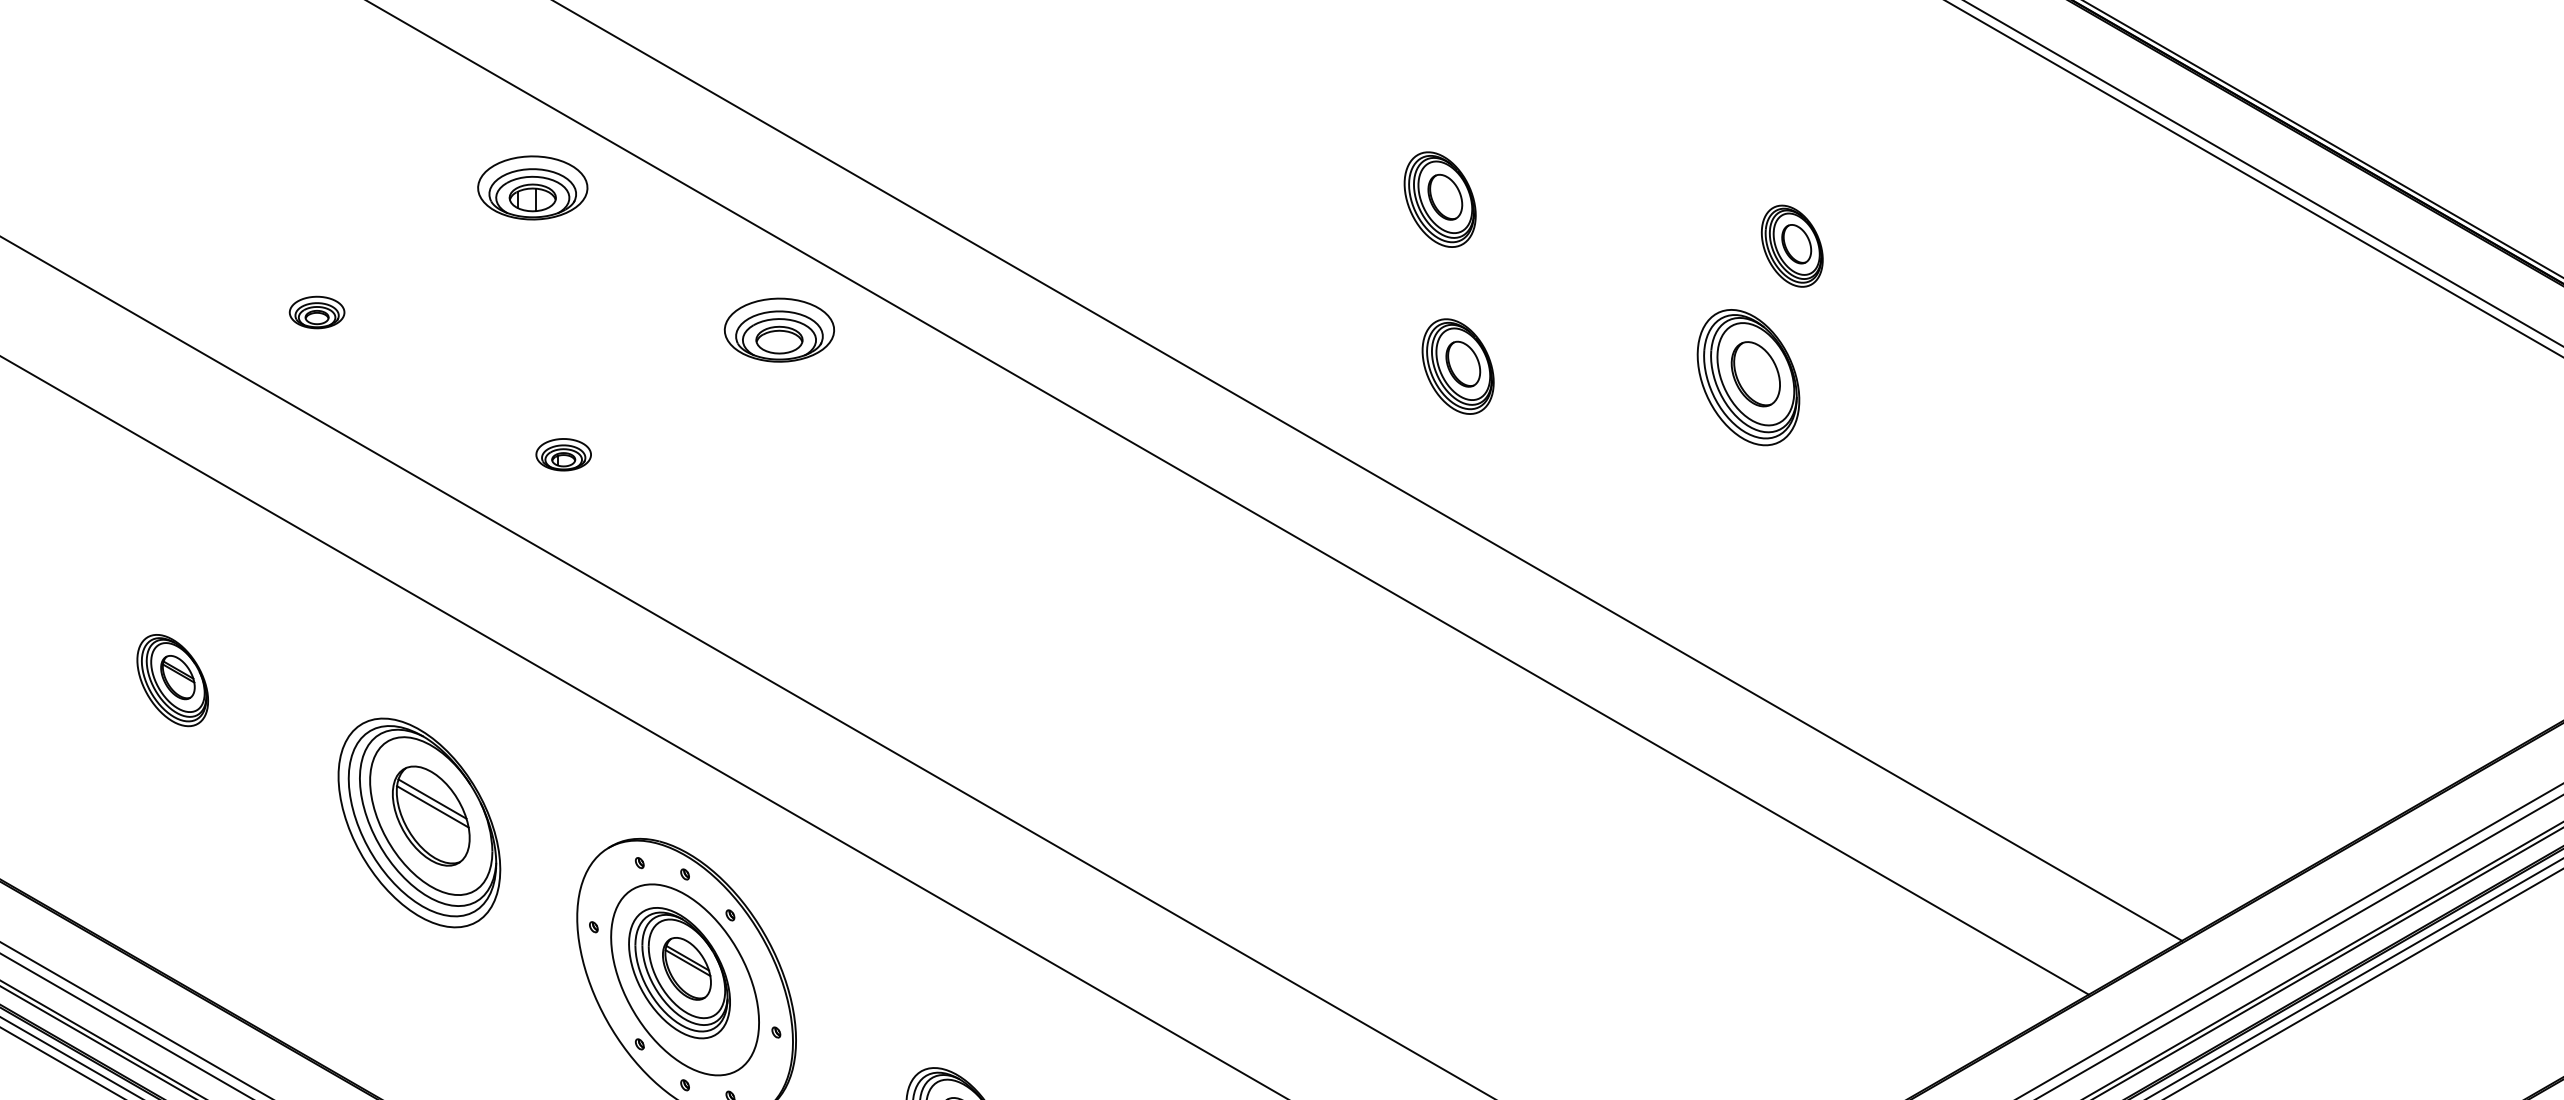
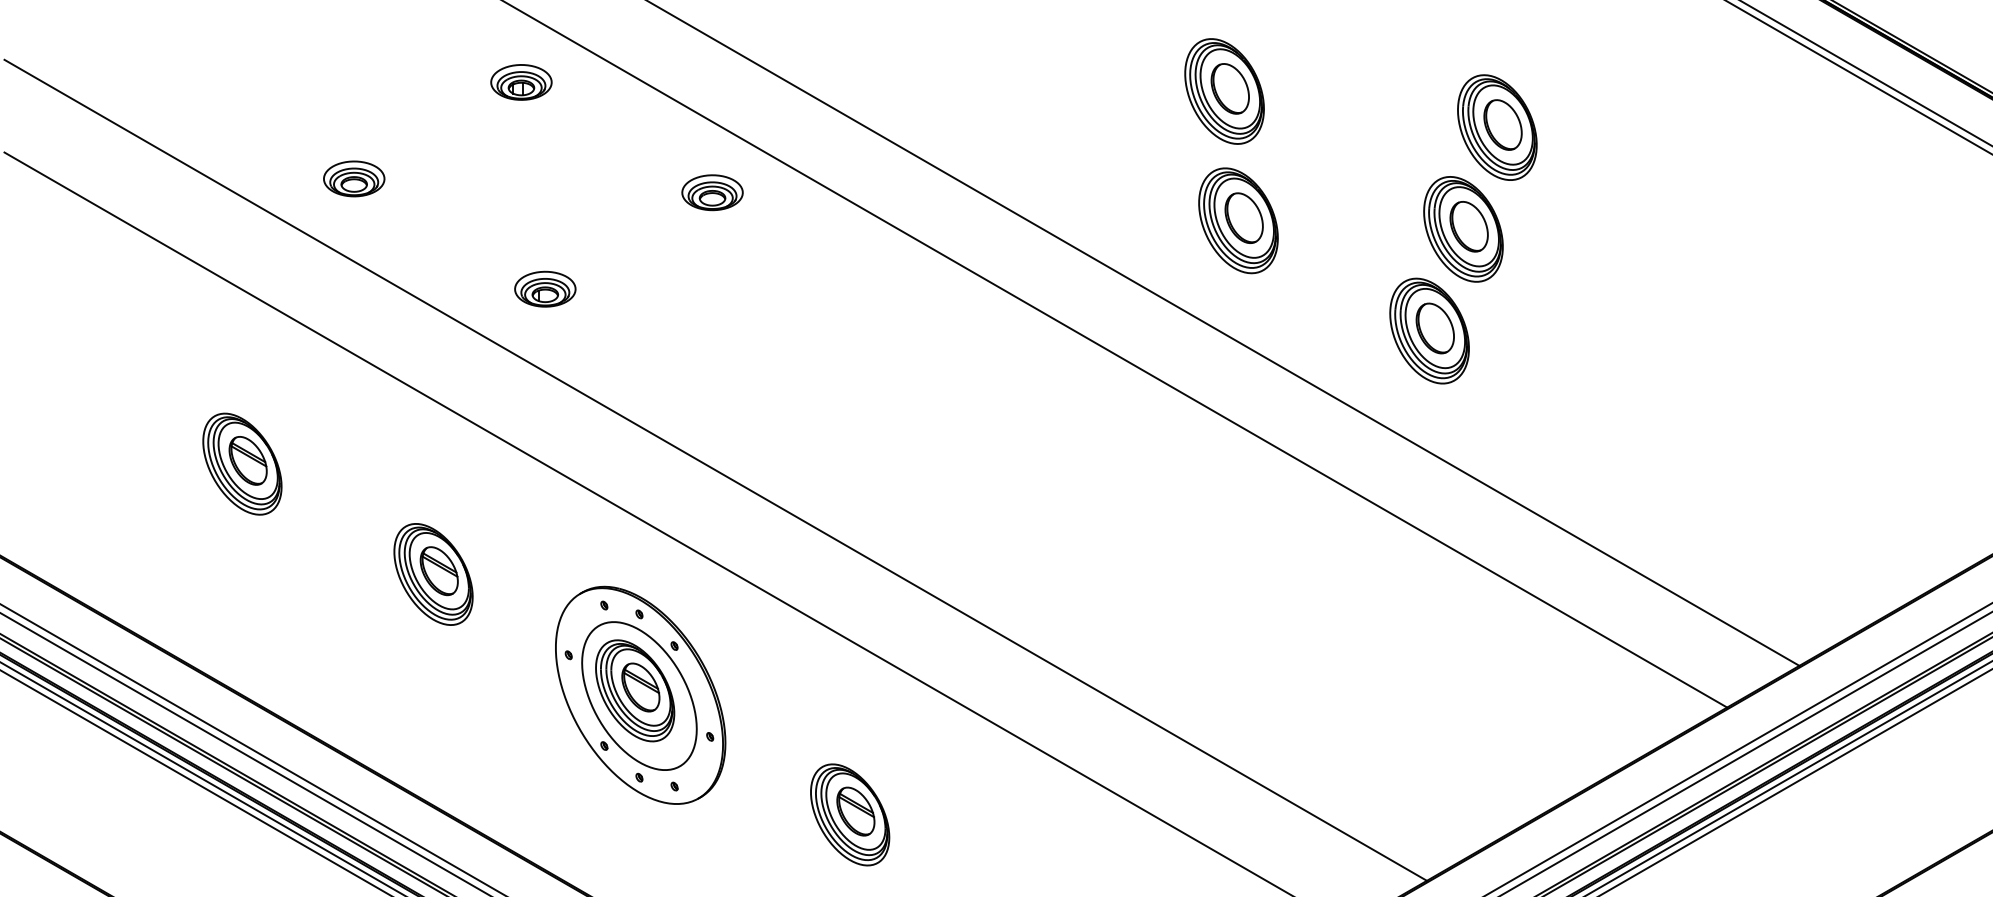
part: (532, 188) -> (521, 82), size x0.71
part: (1440, 199) -> (1224, 91), size x1.43
part: (1792, 246) -> (1497, 127), size x1.67
part: (317, 311) -> (354, 178), size x1.43
part: (779, 330) -> (712, 192), size x0.71
part: (1458, 366) -> (1238, 220), size x1.43
part: (563, 453) -> (545, 288), size x1.43
part: (1704, 508) -> (1429, 330), added
part: (172, 679) -> (242, 463), size x1.43
part: (419, 822) -> (433, 574), size x0.62

